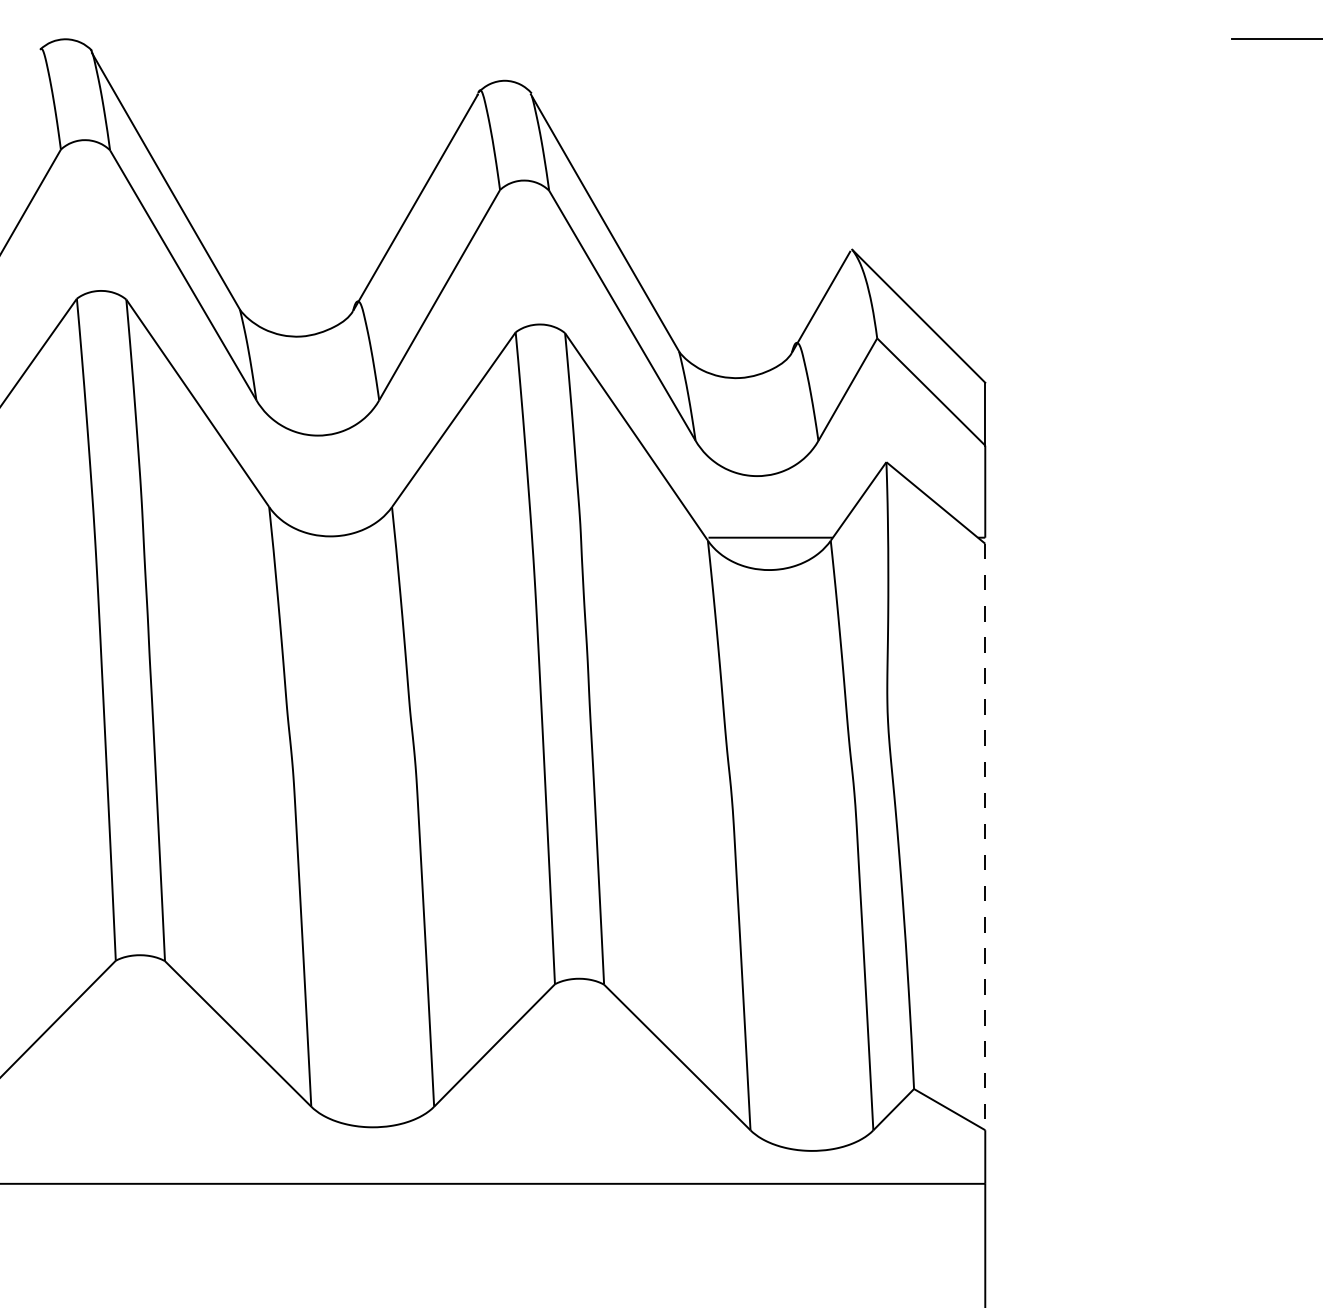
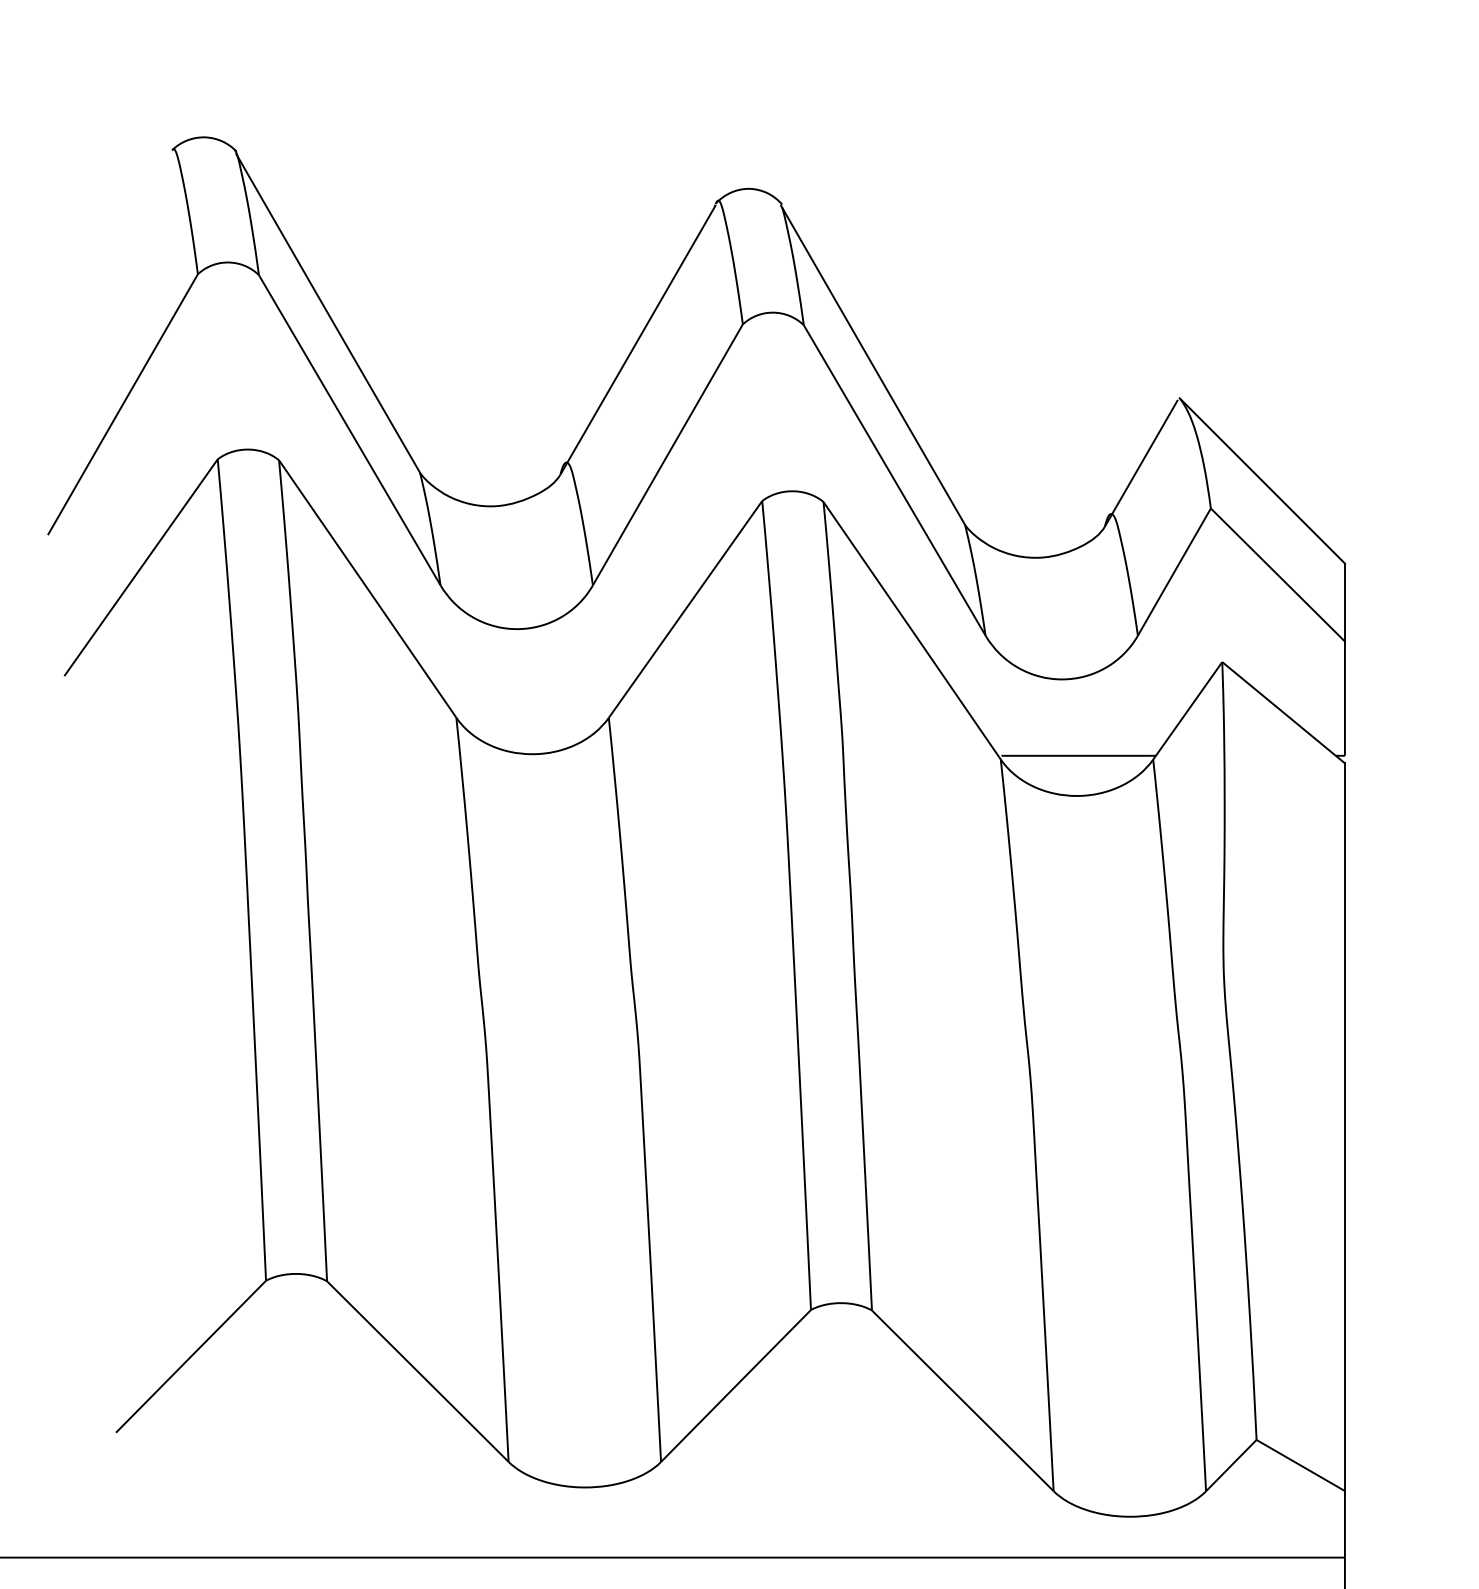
line: (985, 837) -> (1345, 1127), dashed -> solid

